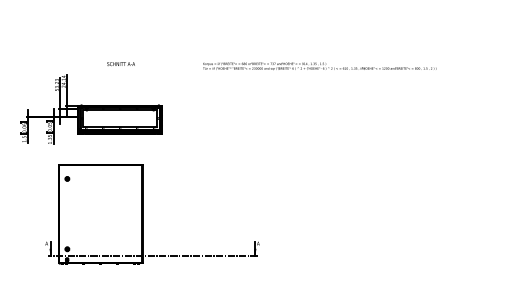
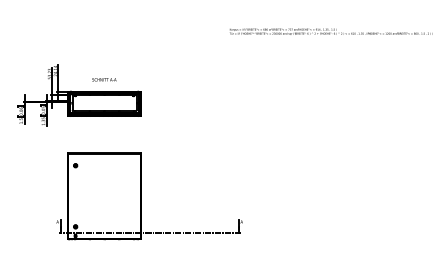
text: (121, 63) -> (104, 79), moved
text: (319, 66) -> (330, 31), moved
part: (143, 214) -> (141, 196), moved

